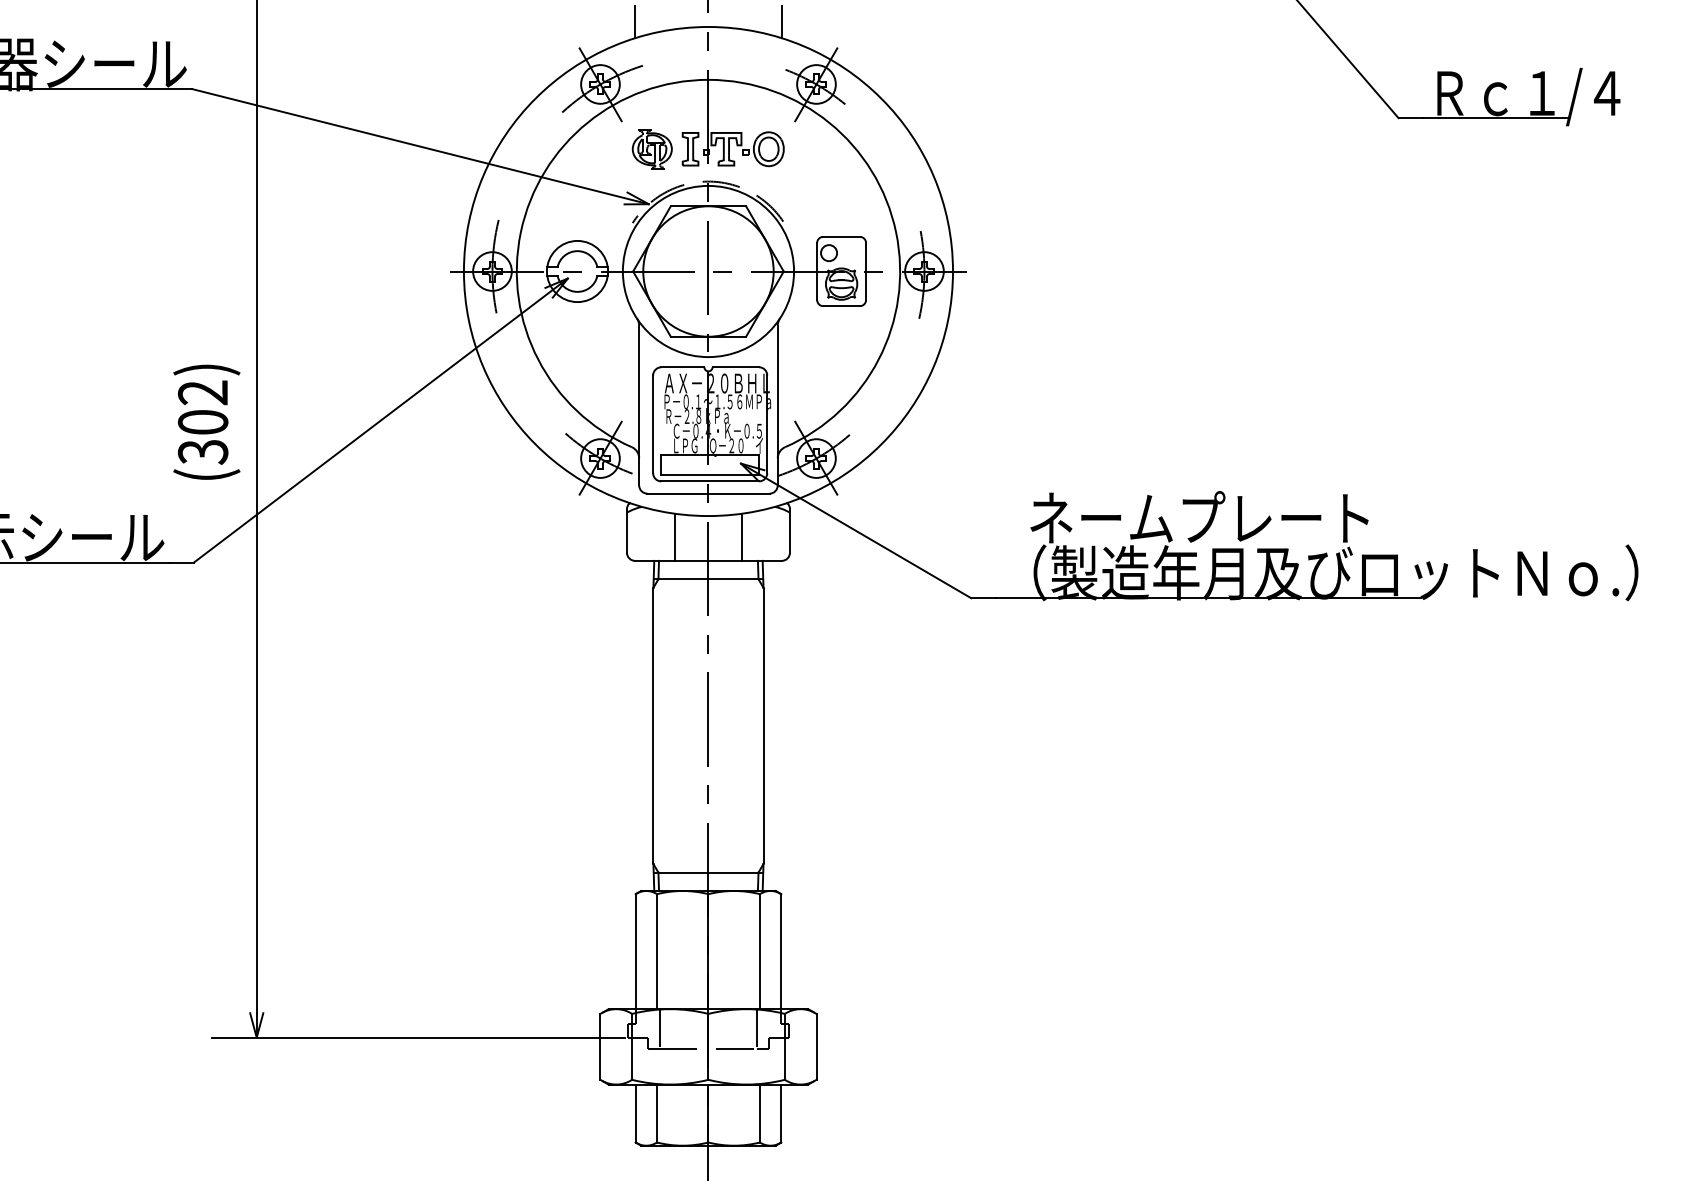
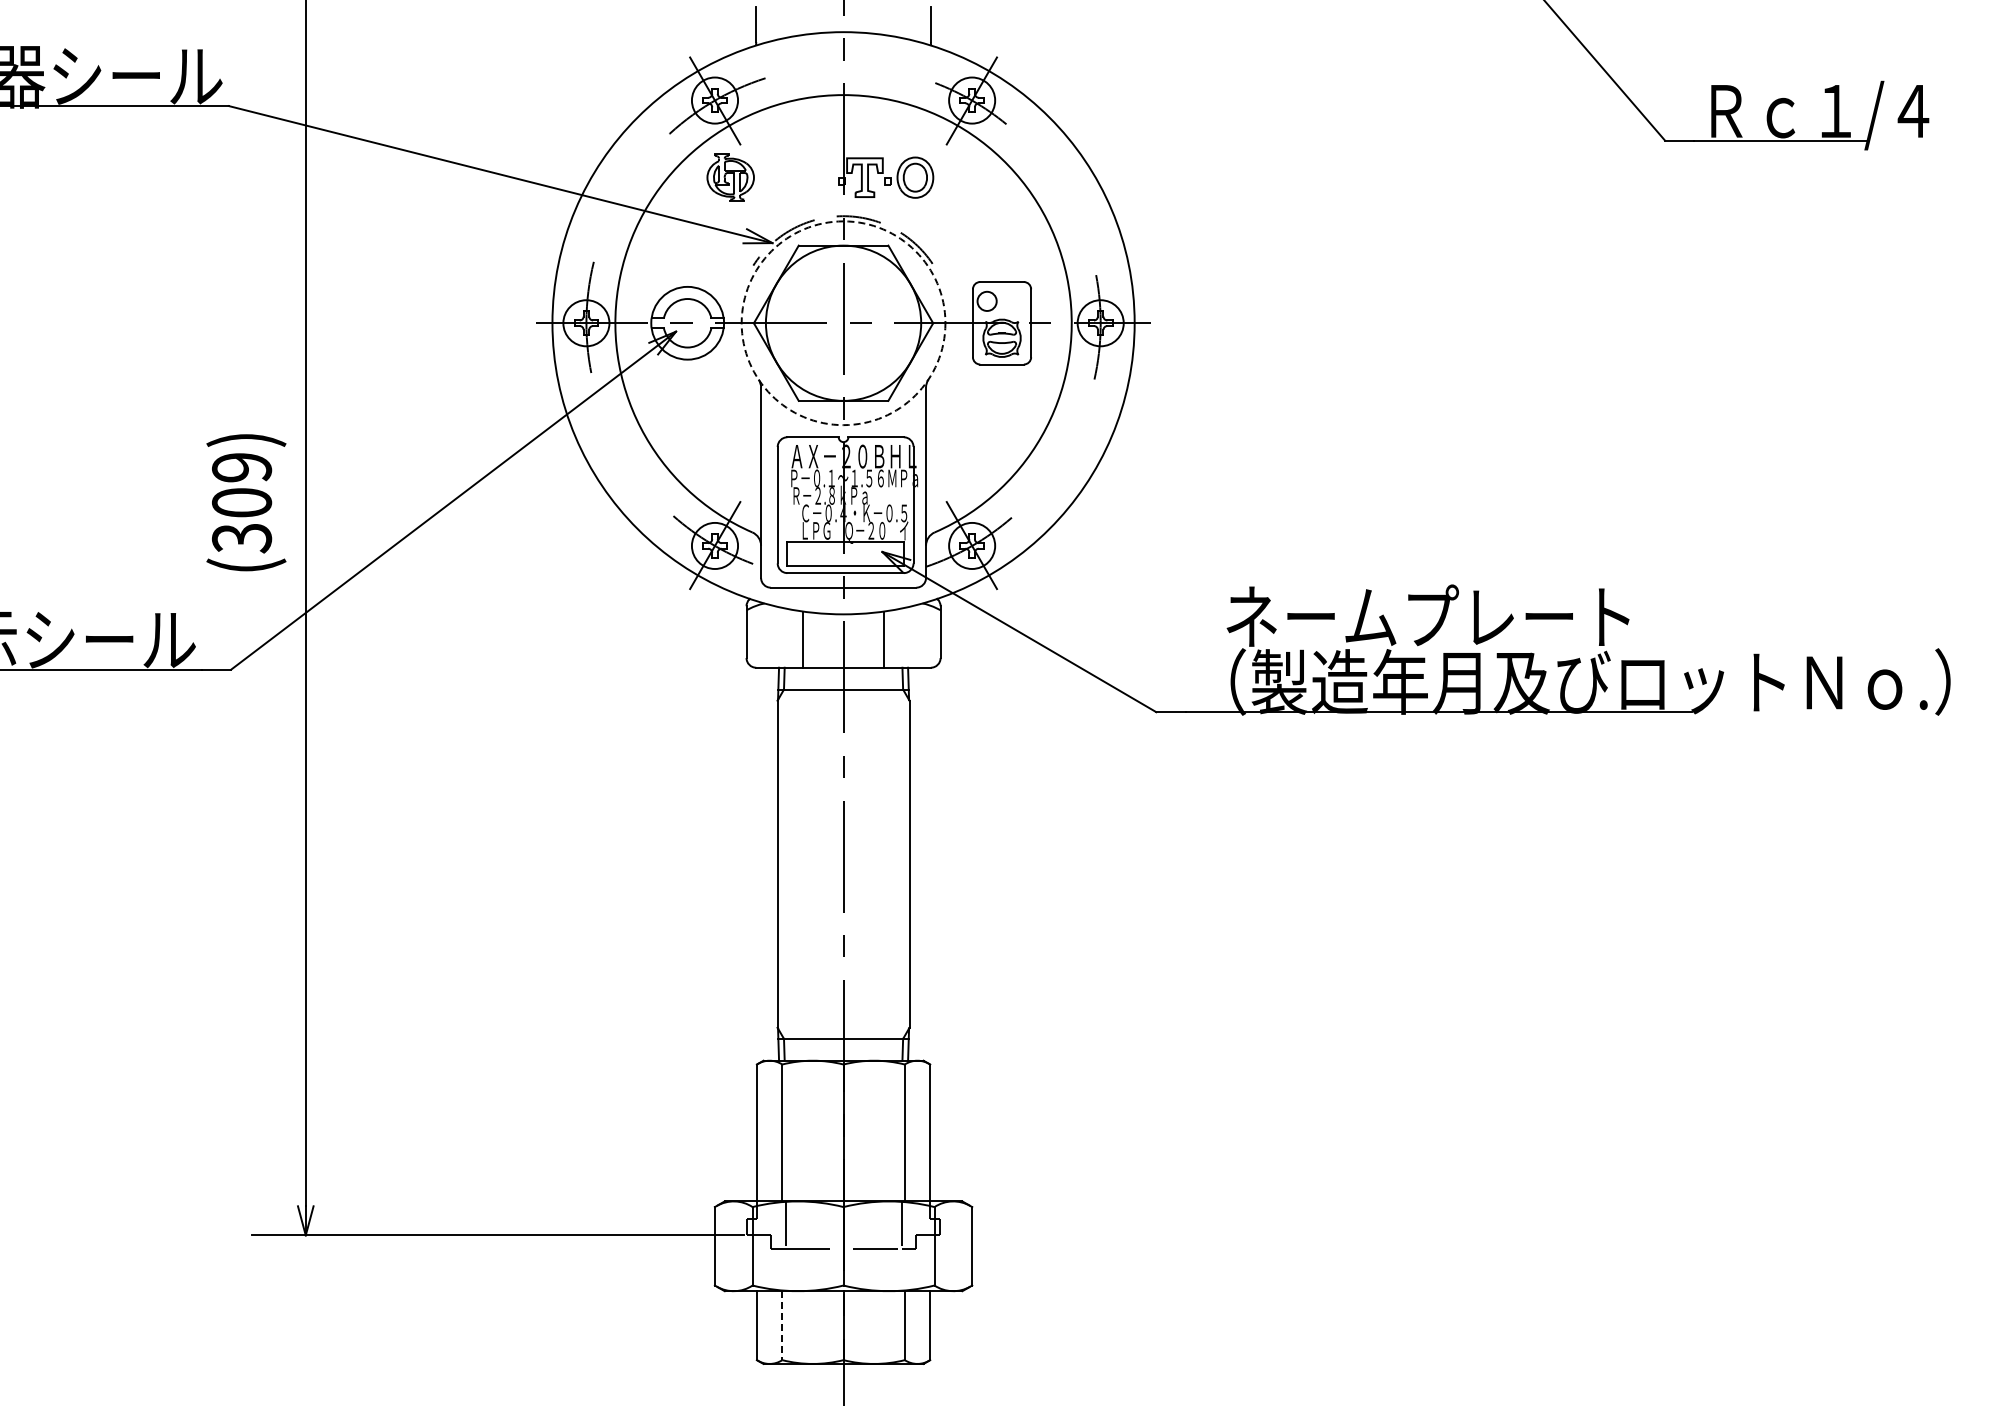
part: (652, 149) -> (730, 177), moved
part: (690, 149) -> (822, 177), removed
circle: (708, 271) -> (843, 323), solid -> dashed
text: (203, 392) -> (242, 467), (302) -> (309)
line: (657, 1114) -> (782, 1326), solid -> dashed

